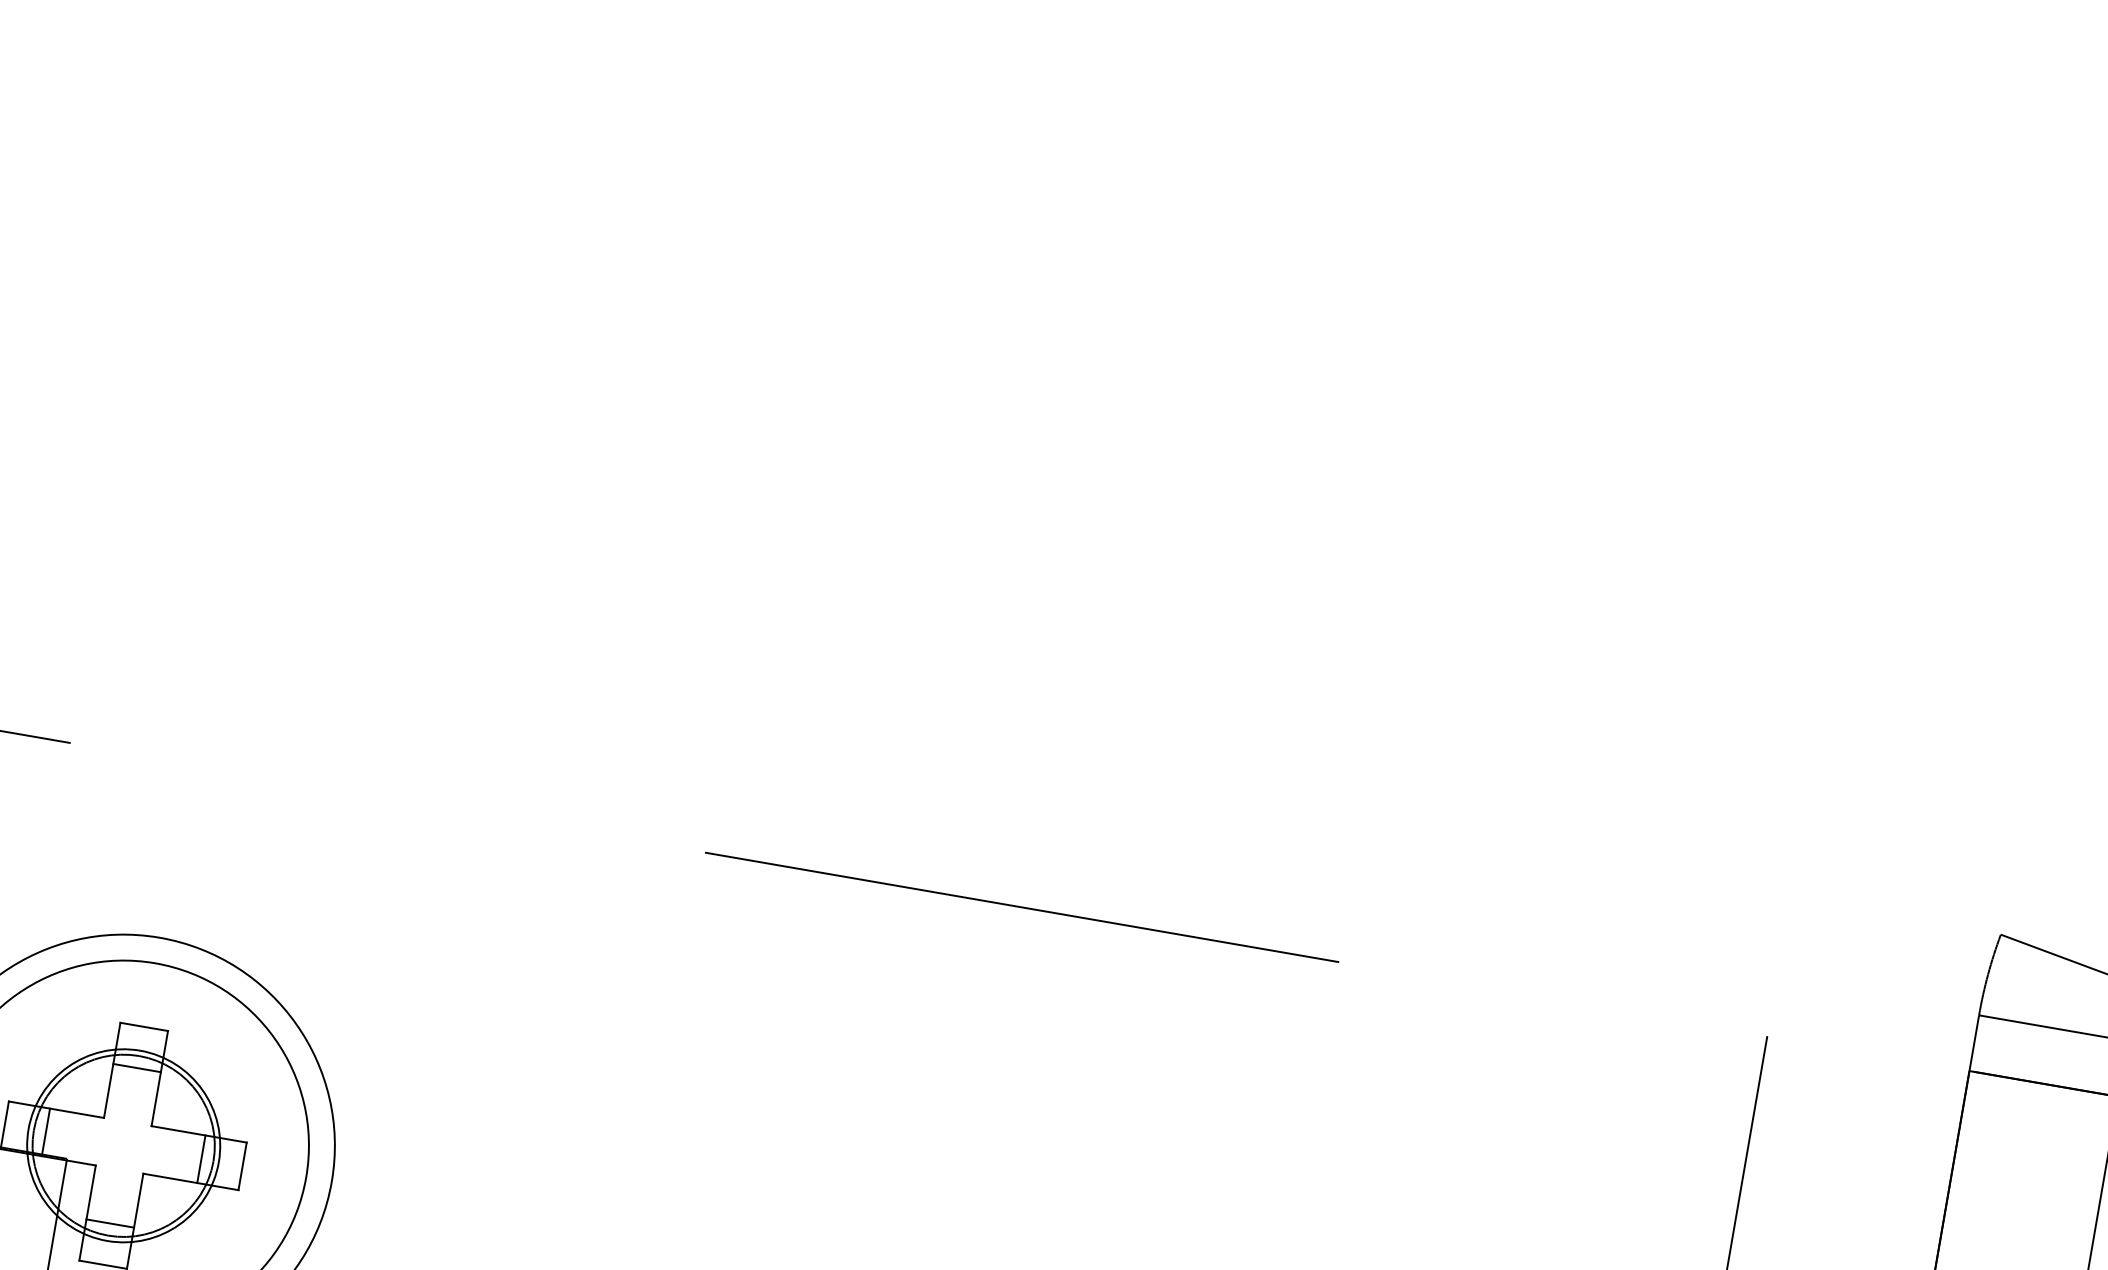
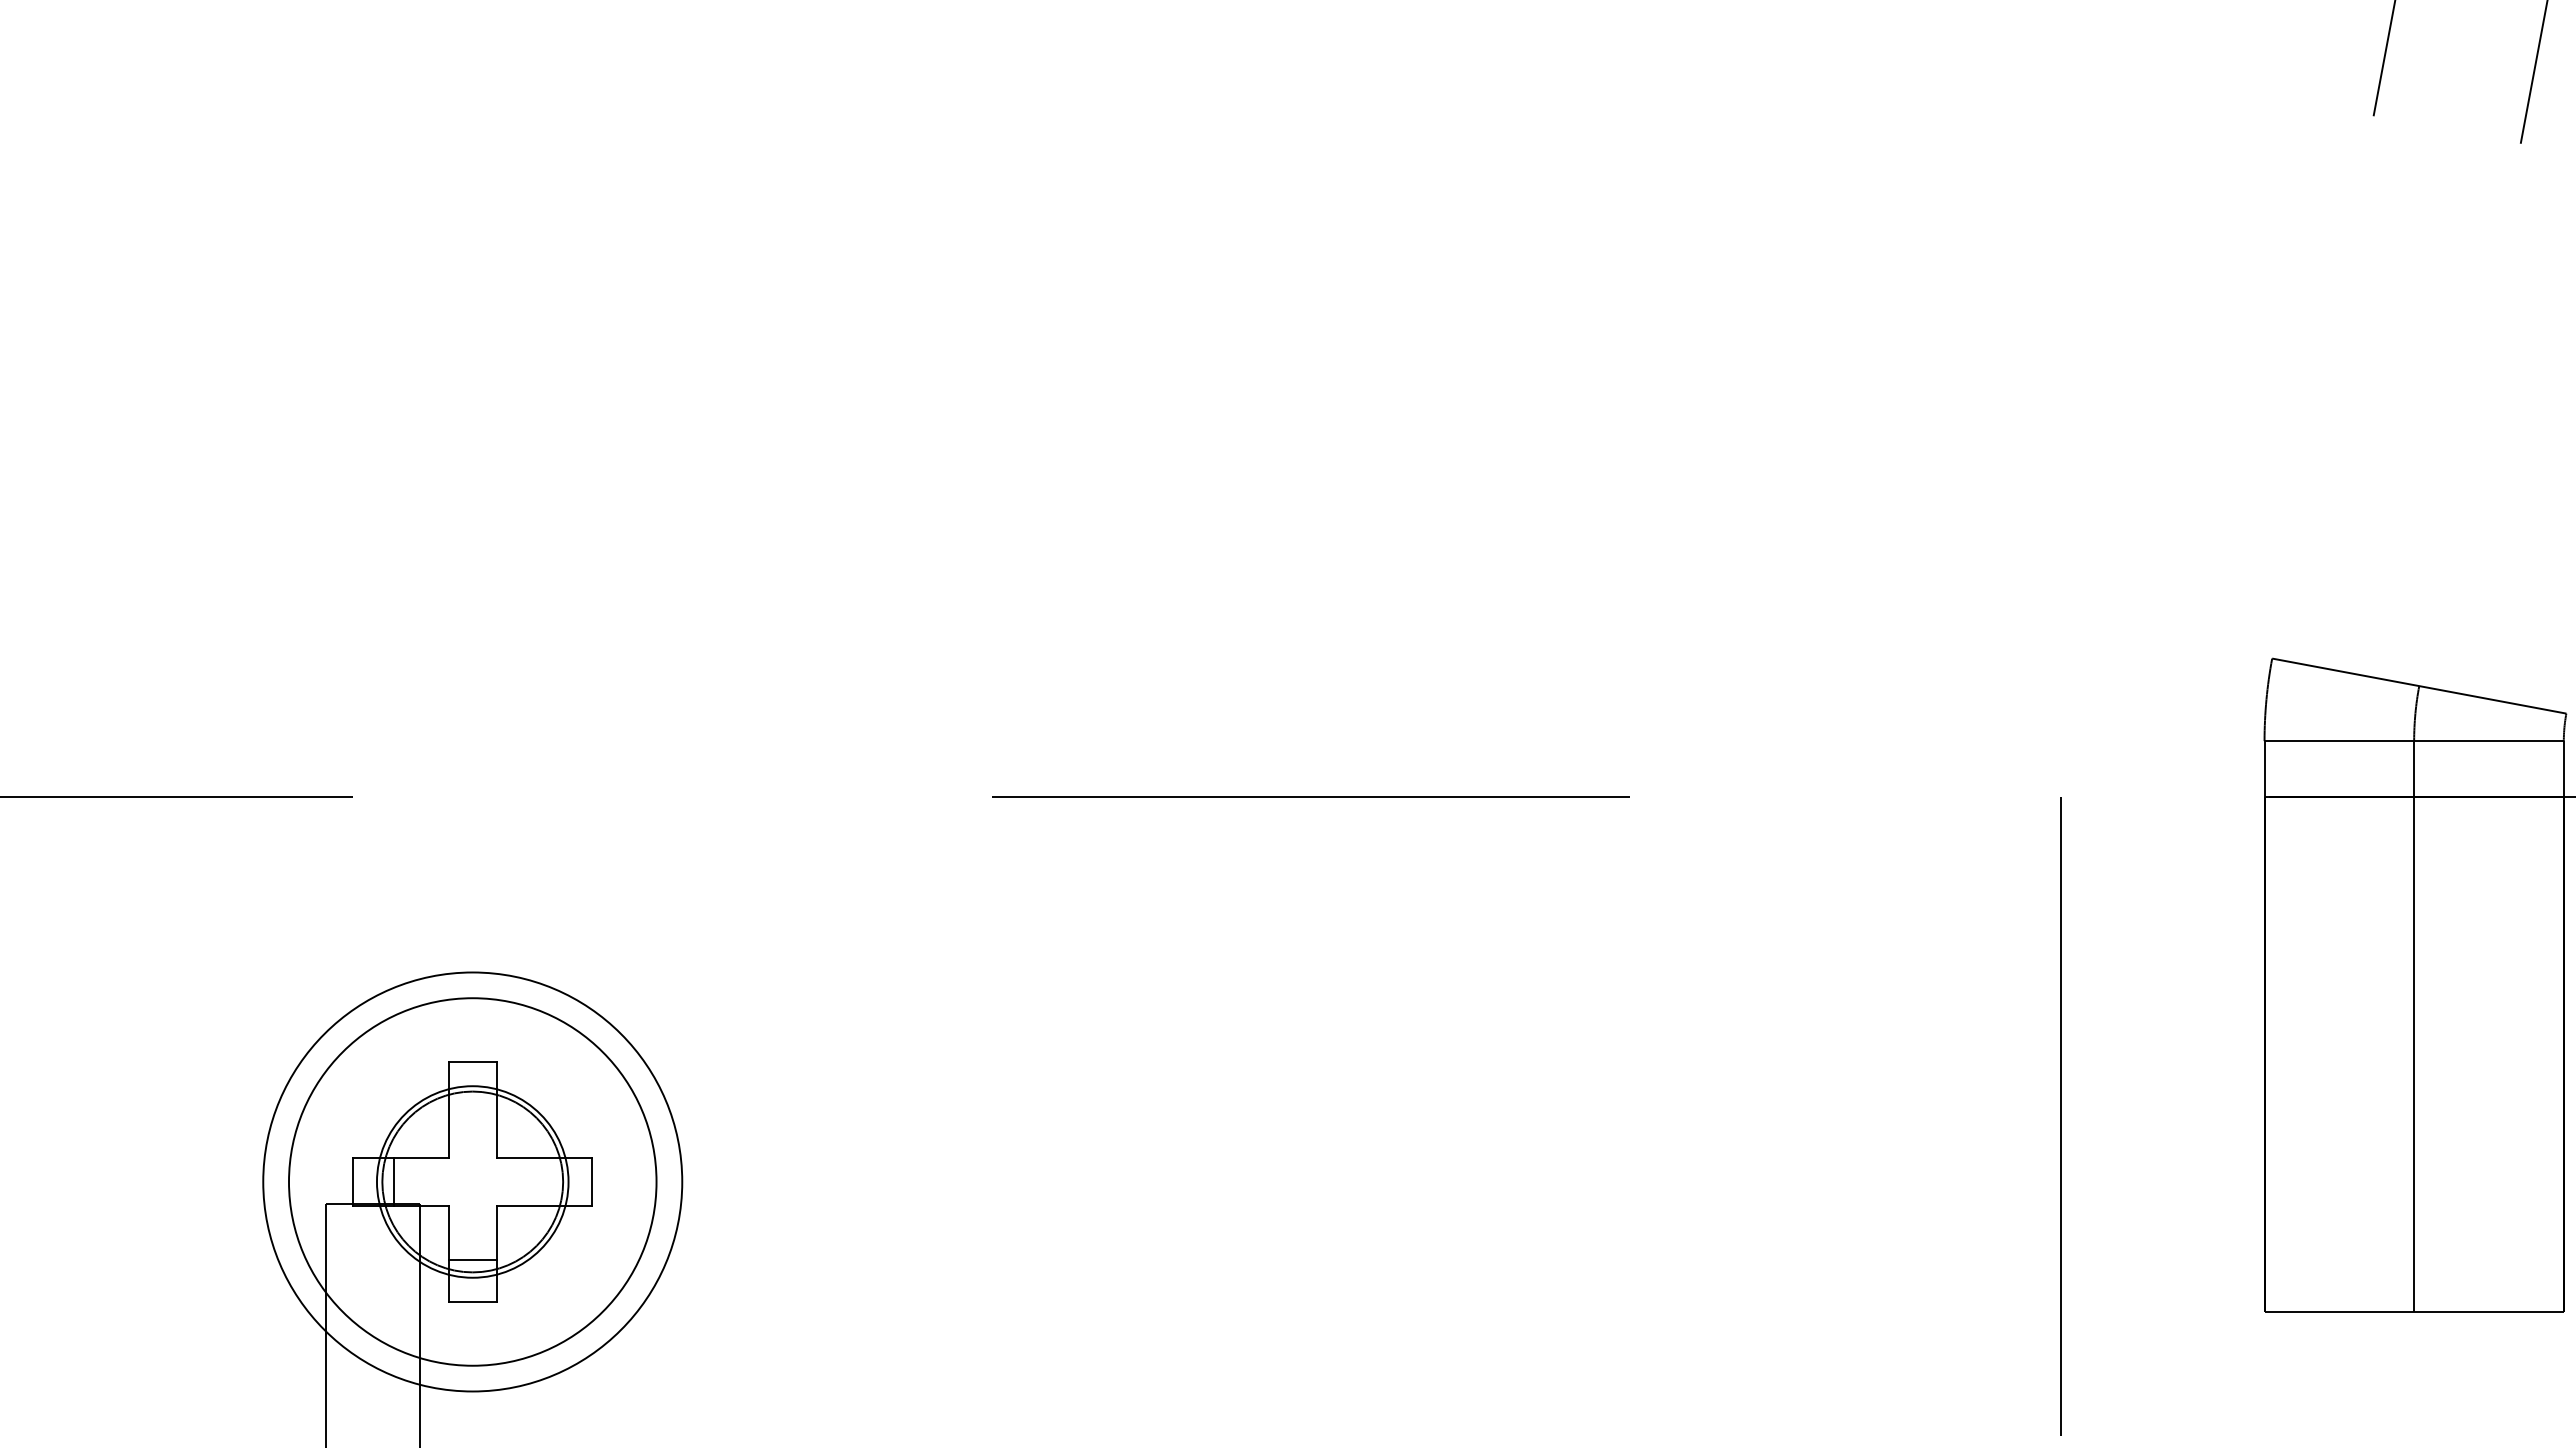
line: (136, 1067) -> (472, 1103), removed
line: (200, 1158) -> (550, 1181), removed

